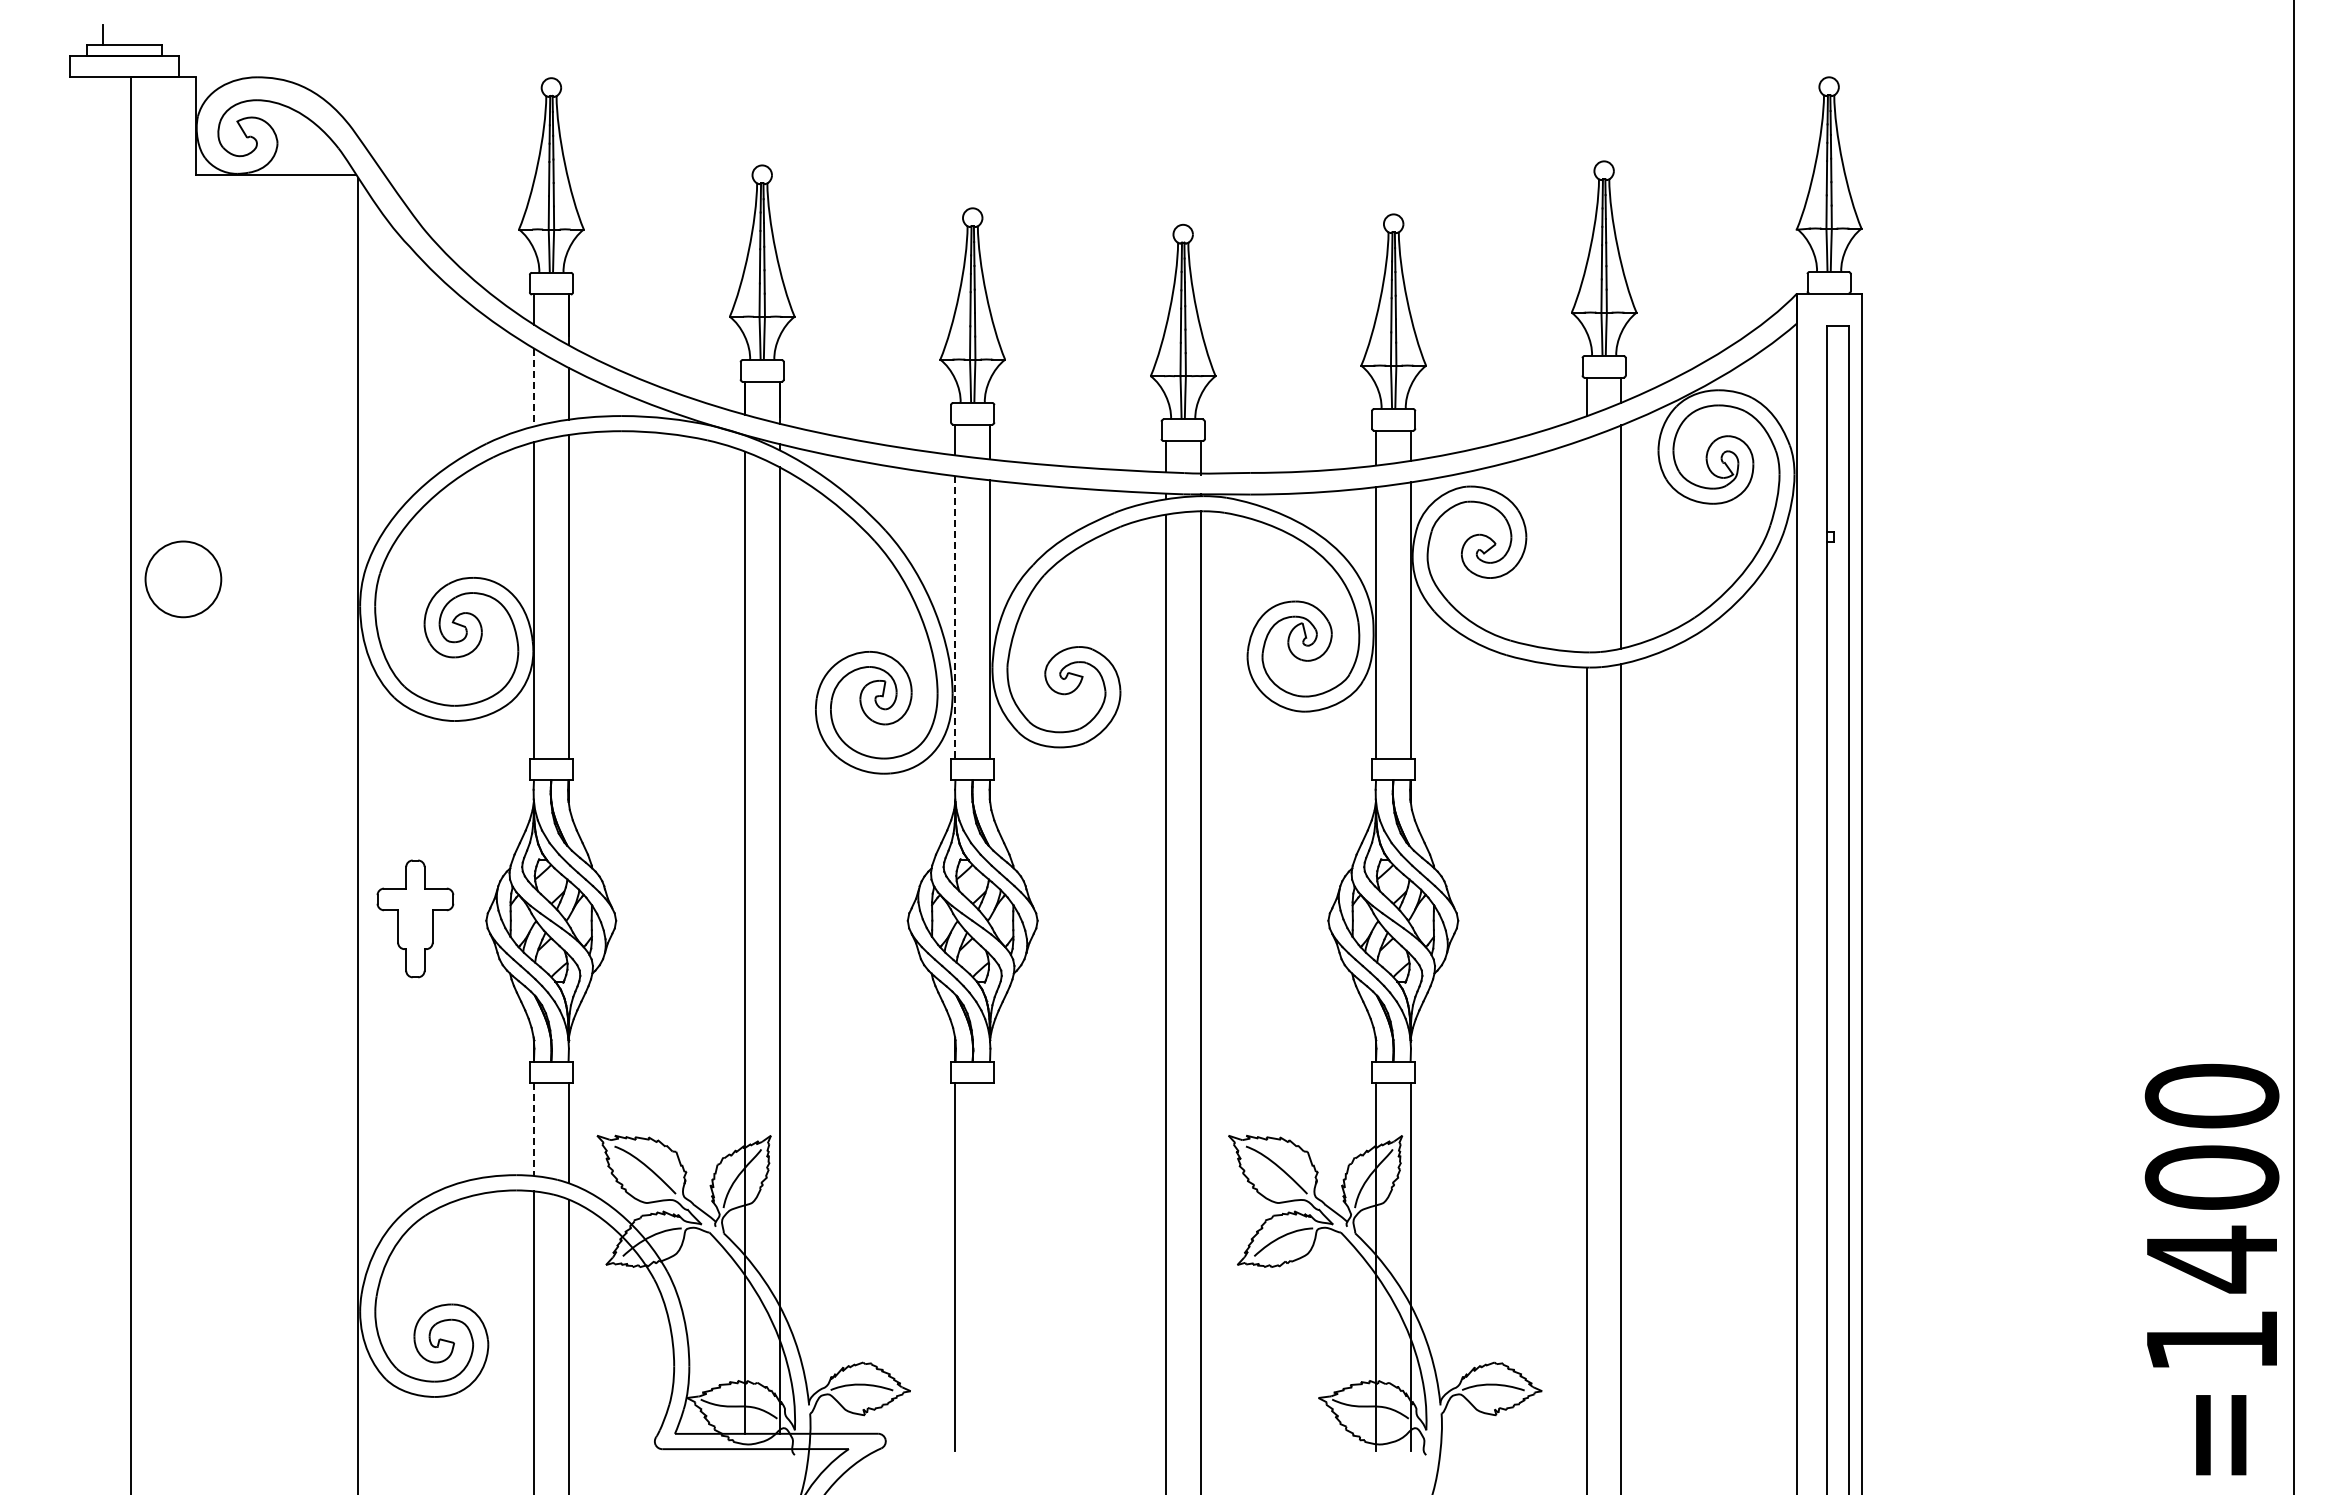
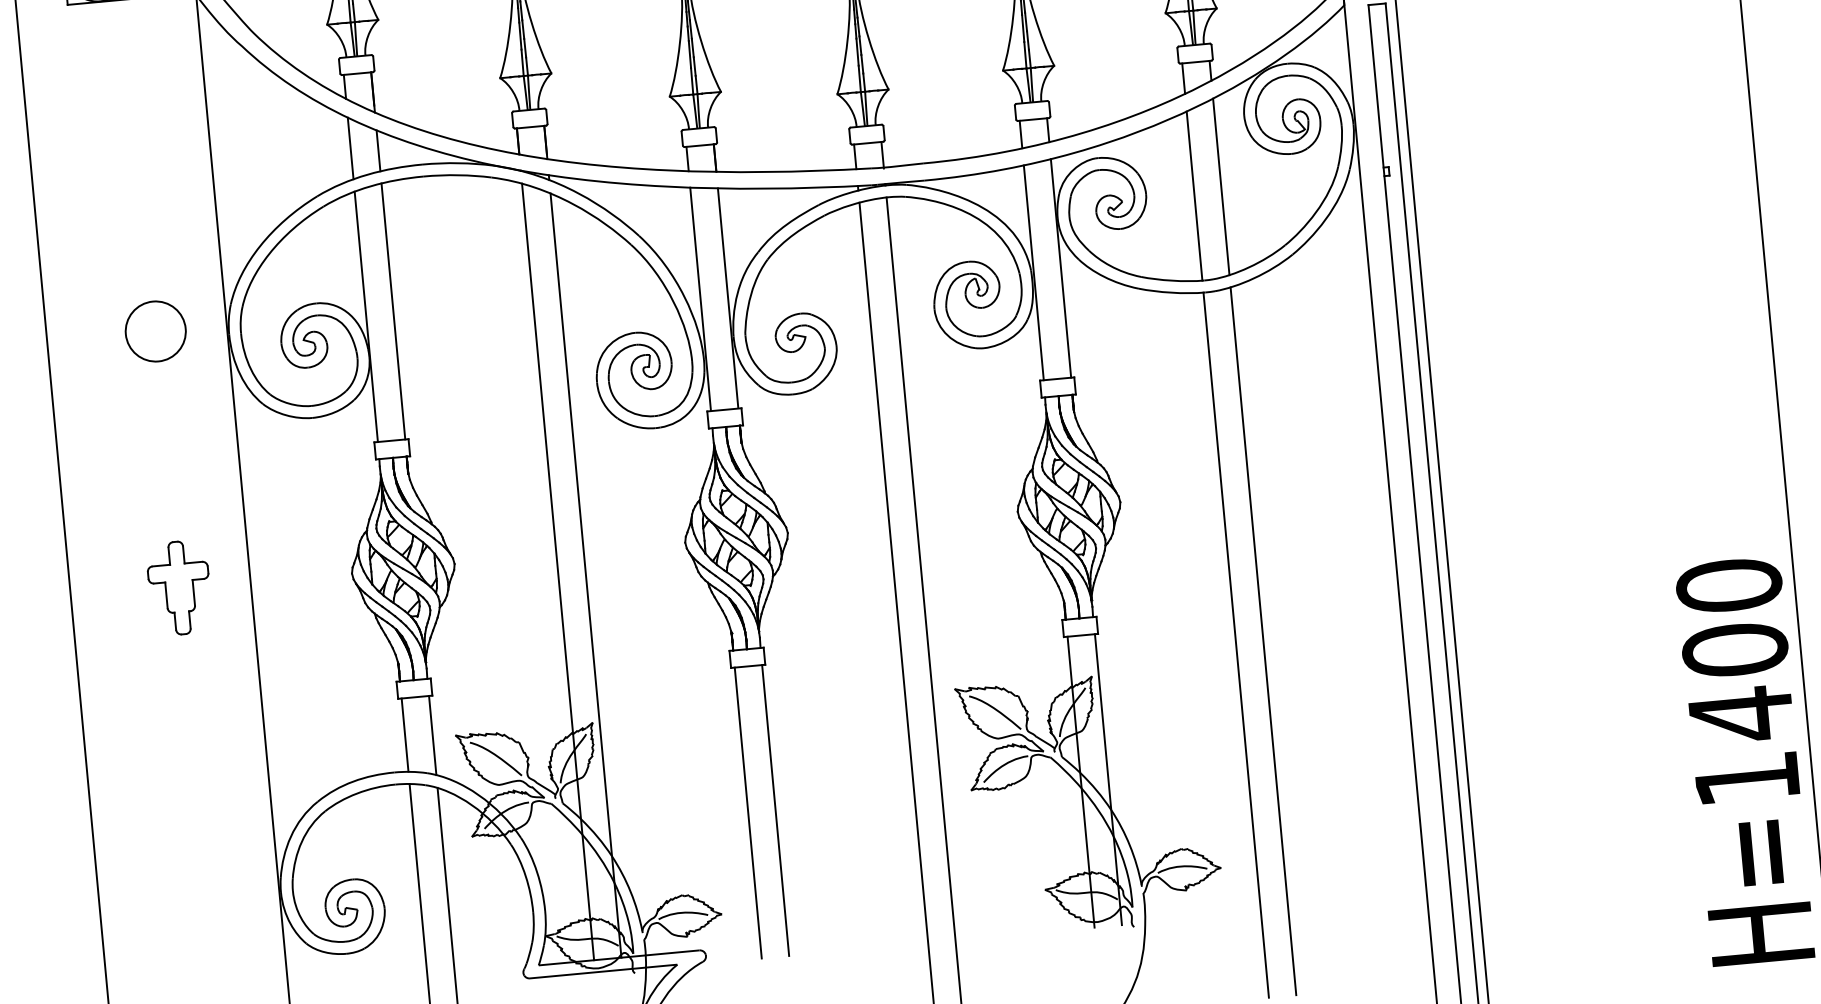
line: (534, 387) -> (350, 148), dashed -> solid
line: (1586, 545) -> (1194, 196), added
circle: (183, 579) -> (155, 331), moved
line: (955, 617) -> (700, 299), dashed -> solid
part: (415, 918) -> (179, 587), moved
line: (534, 1129) -> (405, 735), dashed -> solid
line: (990, 1267) -> (776, 810), added

